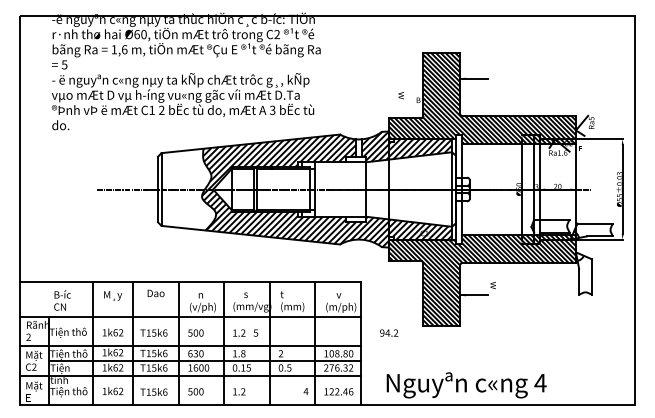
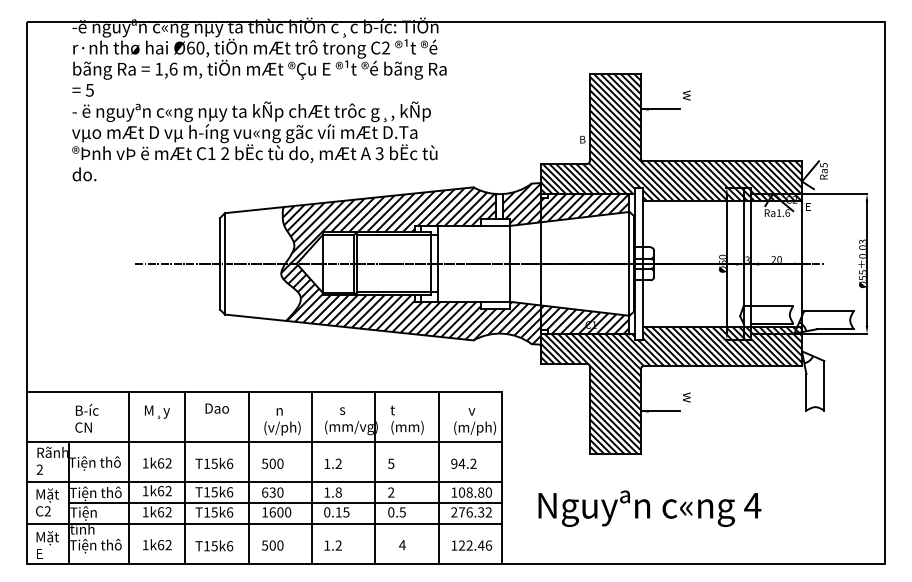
text: (400, 95) -> (685, 95), moved
text: (255, 332) -> (390, 462), moved
text: (389, 332) -> (464, 462), moved
text: (466, 385) -> (649, 508), moved
text: (305, 391) -> (401, 545), moved

